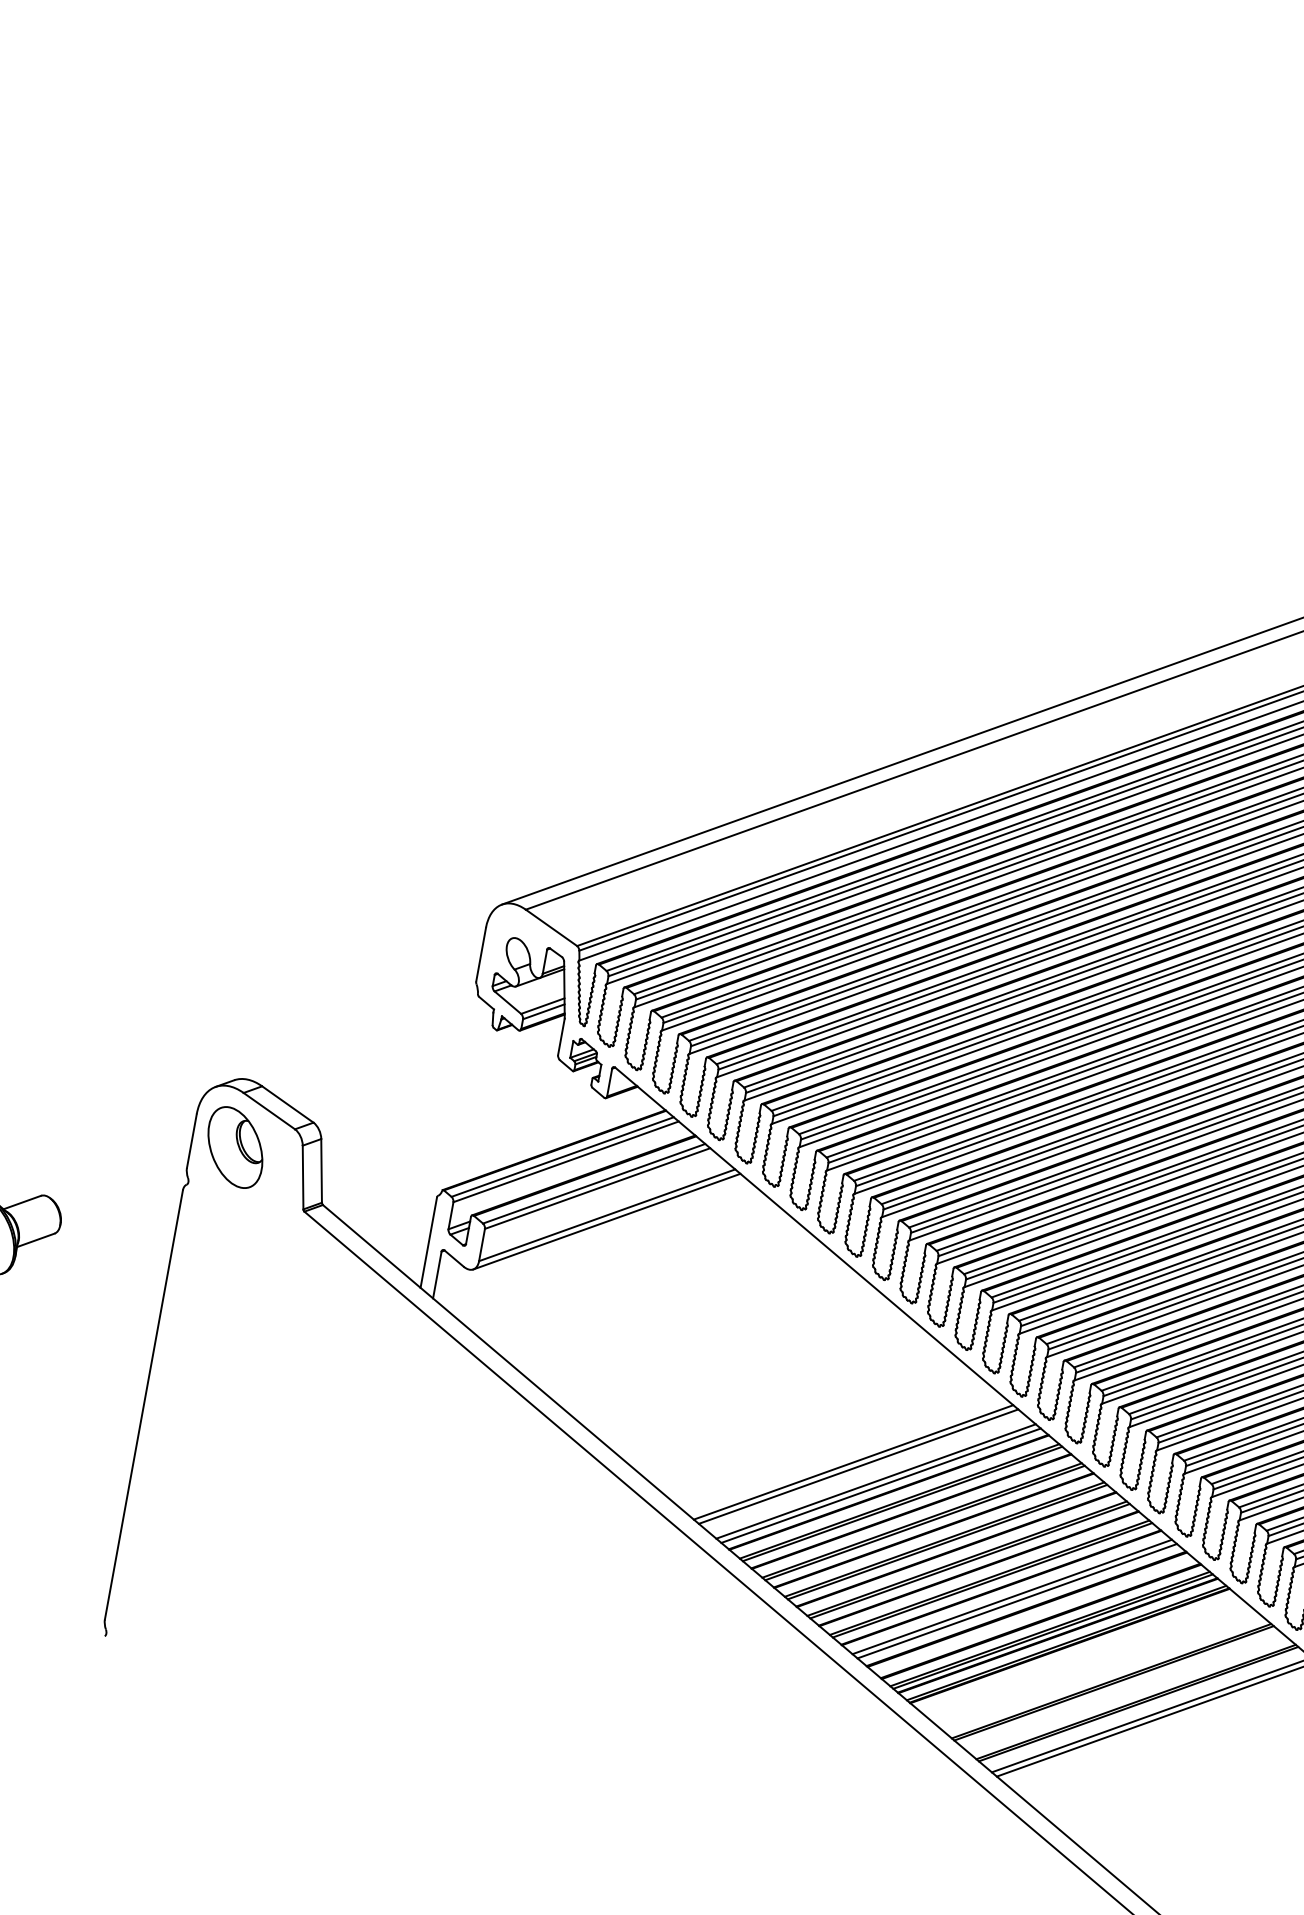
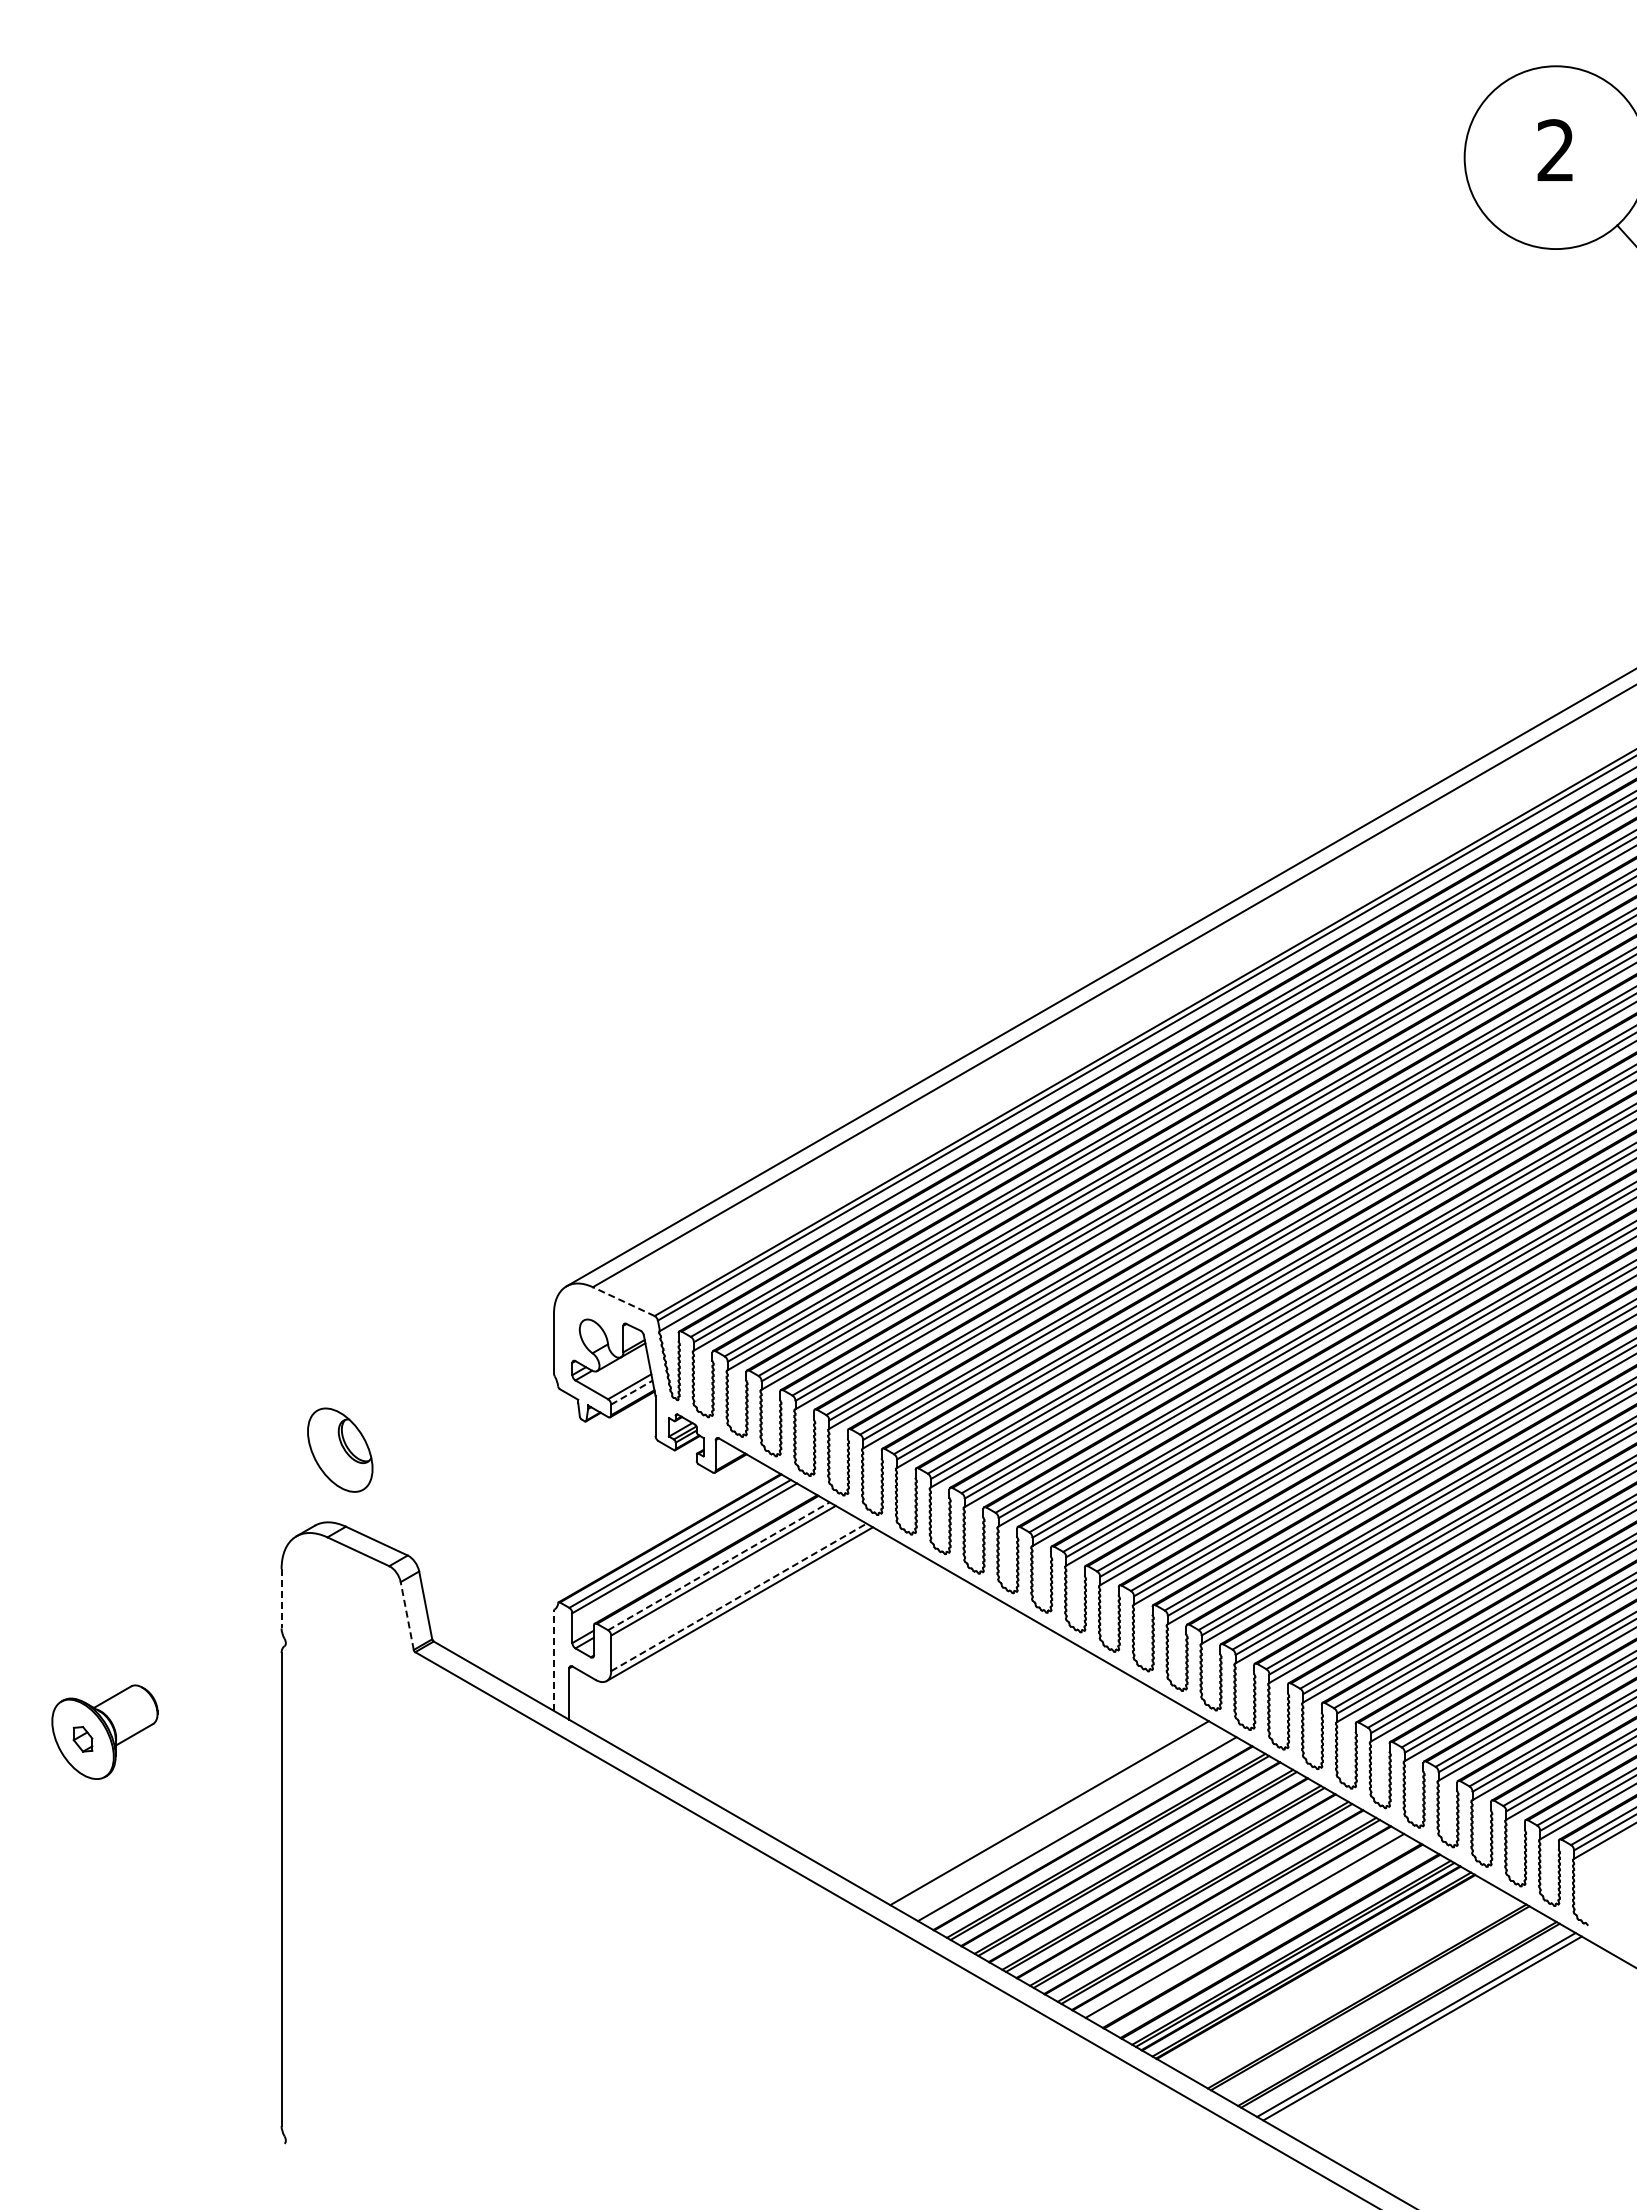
line: (551, 927) -> (623, 1301), solid -> dashed
line: (543, 1011) -> (631, 1392), solid -> dashed
line: (191, 1140) -> (281, 1598), solid -> dashed
part: (235, 1146) -> (340, 1449), moved
line: (303, 1177) -> (407, 1616), solid -> dashed
line: (593, 1183) -> (718, 1566), solid -> dashed
line: (607, 1215) -> (739, 1597), solid -> dashed
line: (428, 1242) -> (553, 1661), solid -> dashed
line: (858, 1466) -> (1055, 1816), removed
line: (881, 1485) -> (1083, 1832), removed
line: (1016, 1601) -> (1250, 1929), removed

